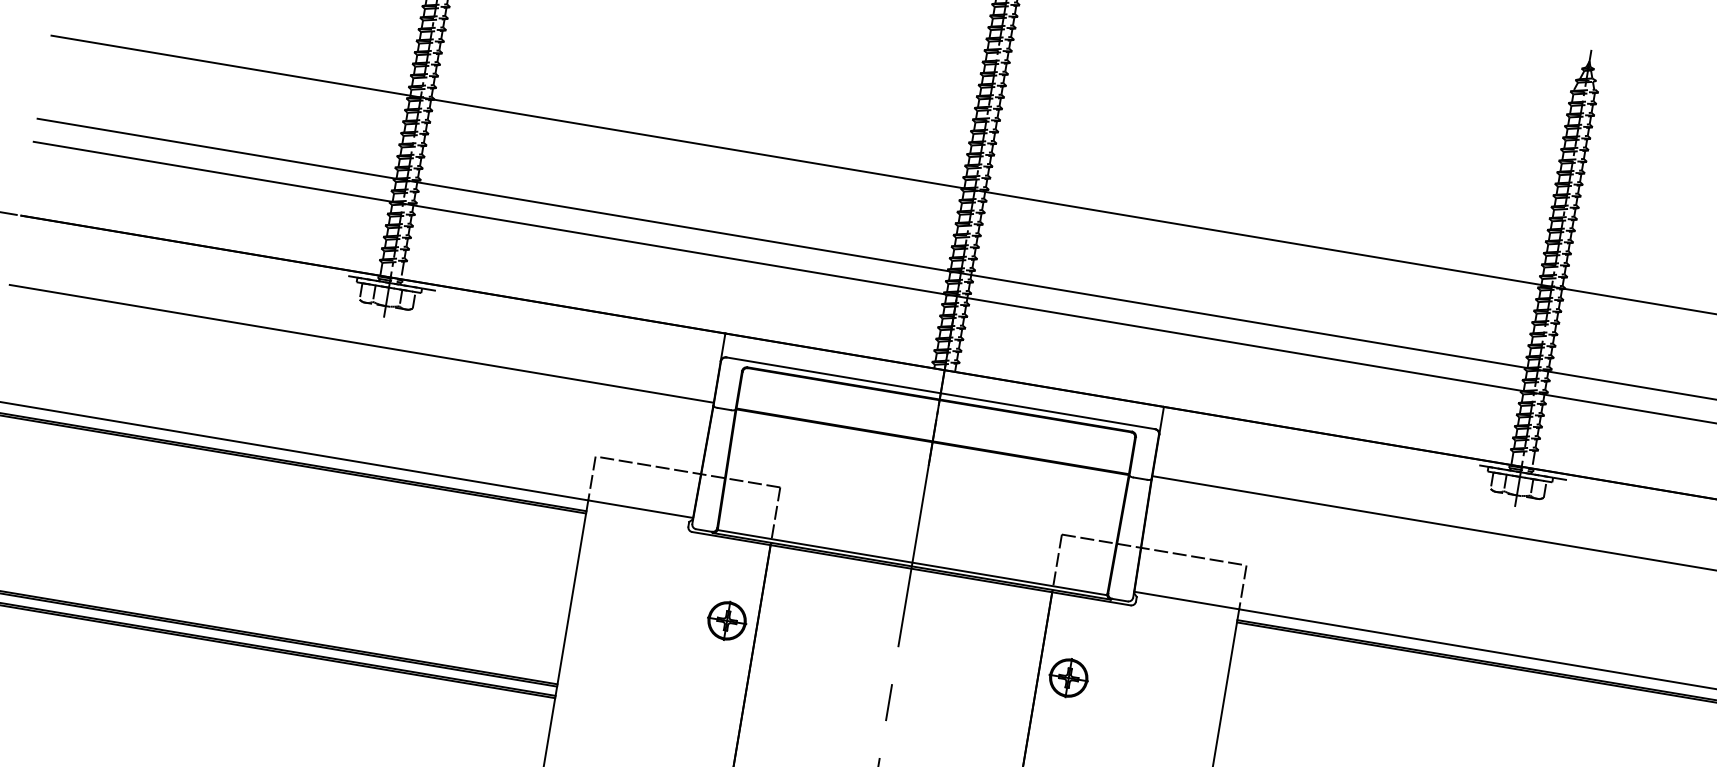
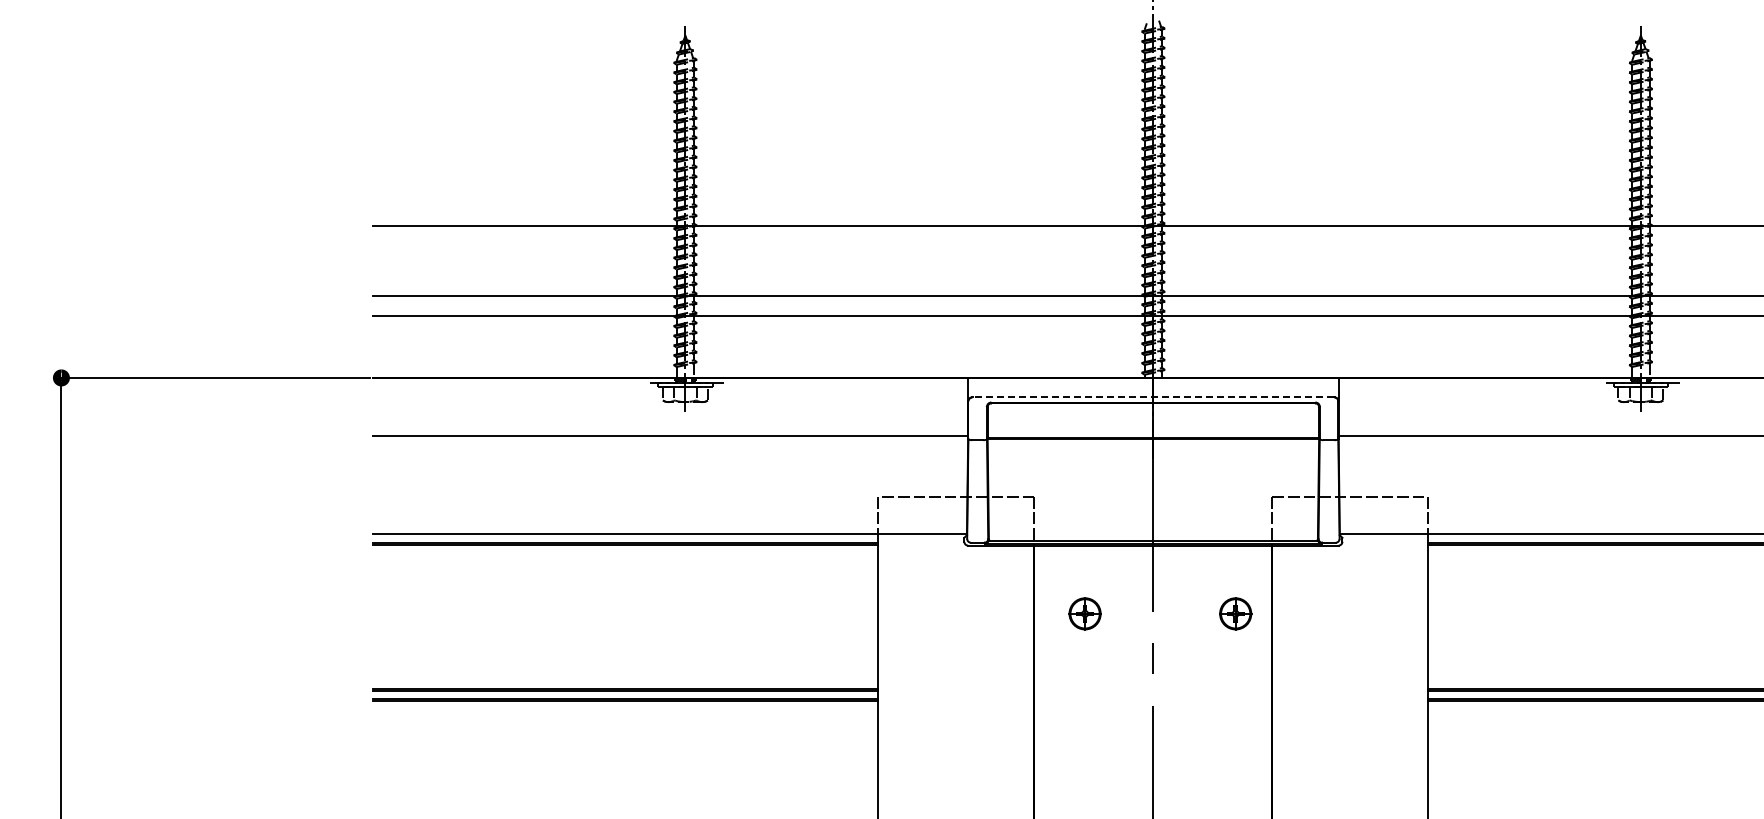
line: (940, 393) -> (1153, 397), solid -> dashed
part: (726, 620) -> (1084, 613), moved
part: (1068, 677) -> (1235, 613), moved

